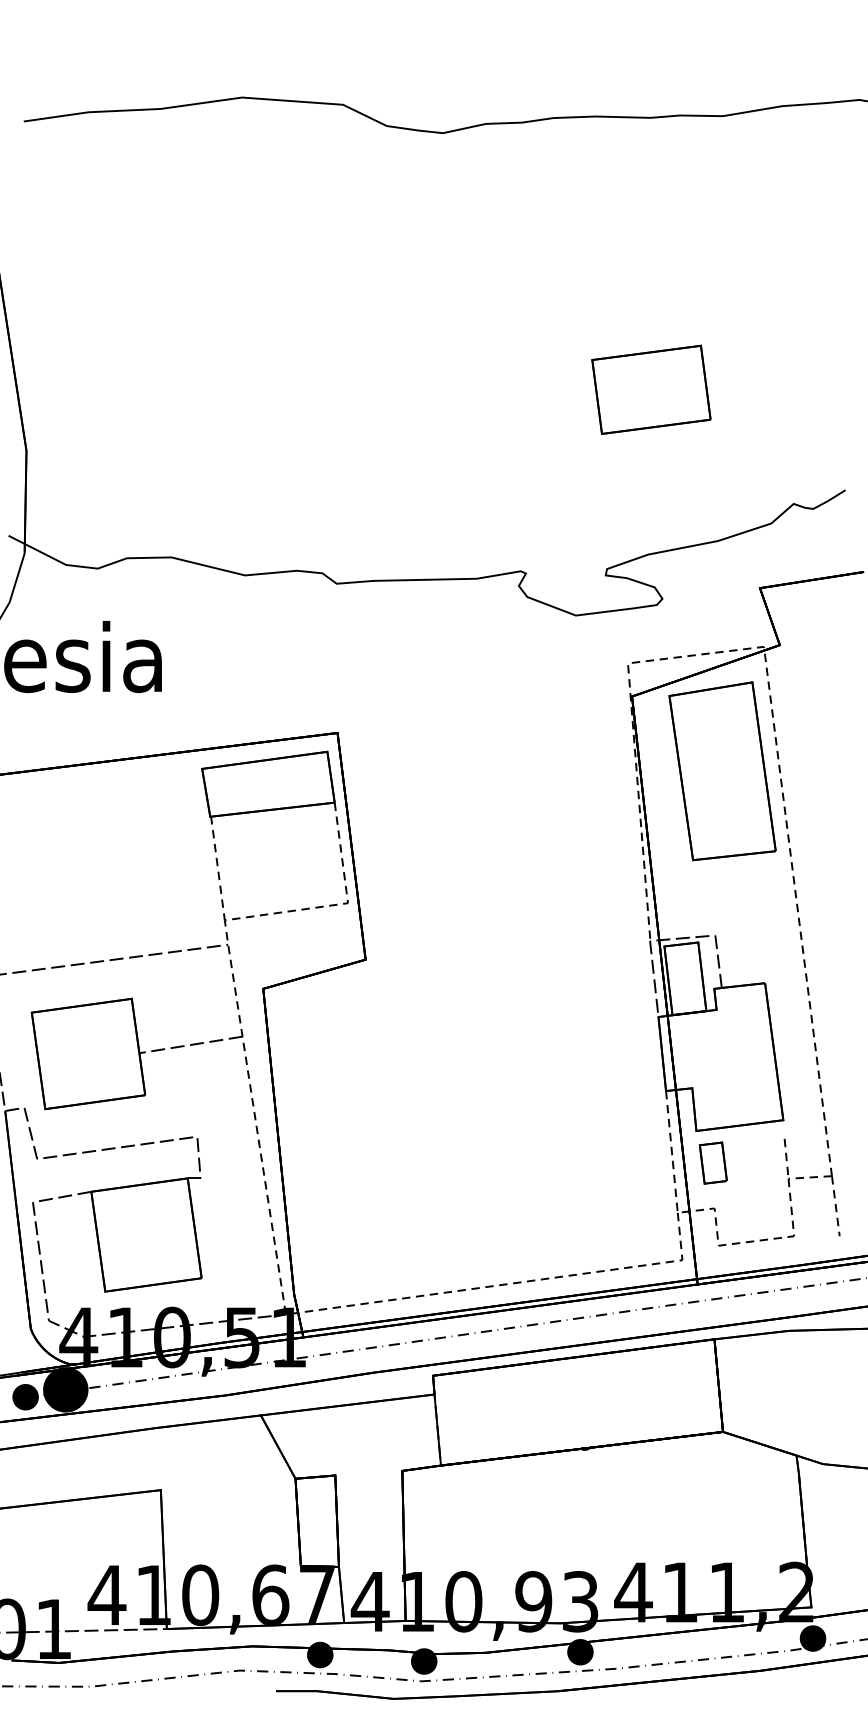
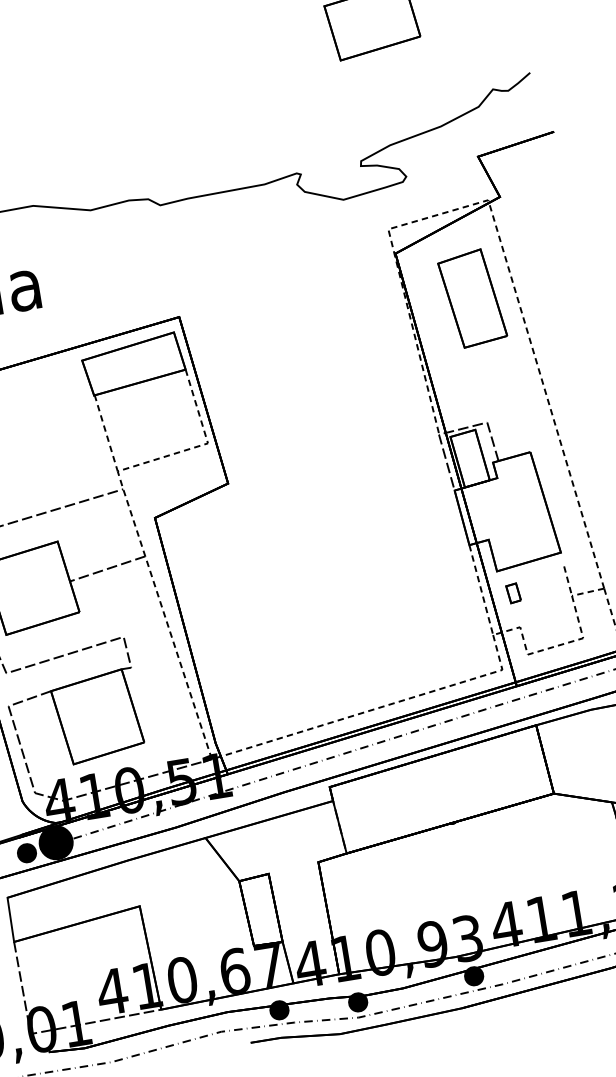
part: (722, 771) -> (472, 298), size x0.7
part: (712, 1162) -> (513, 593), size x0.6

